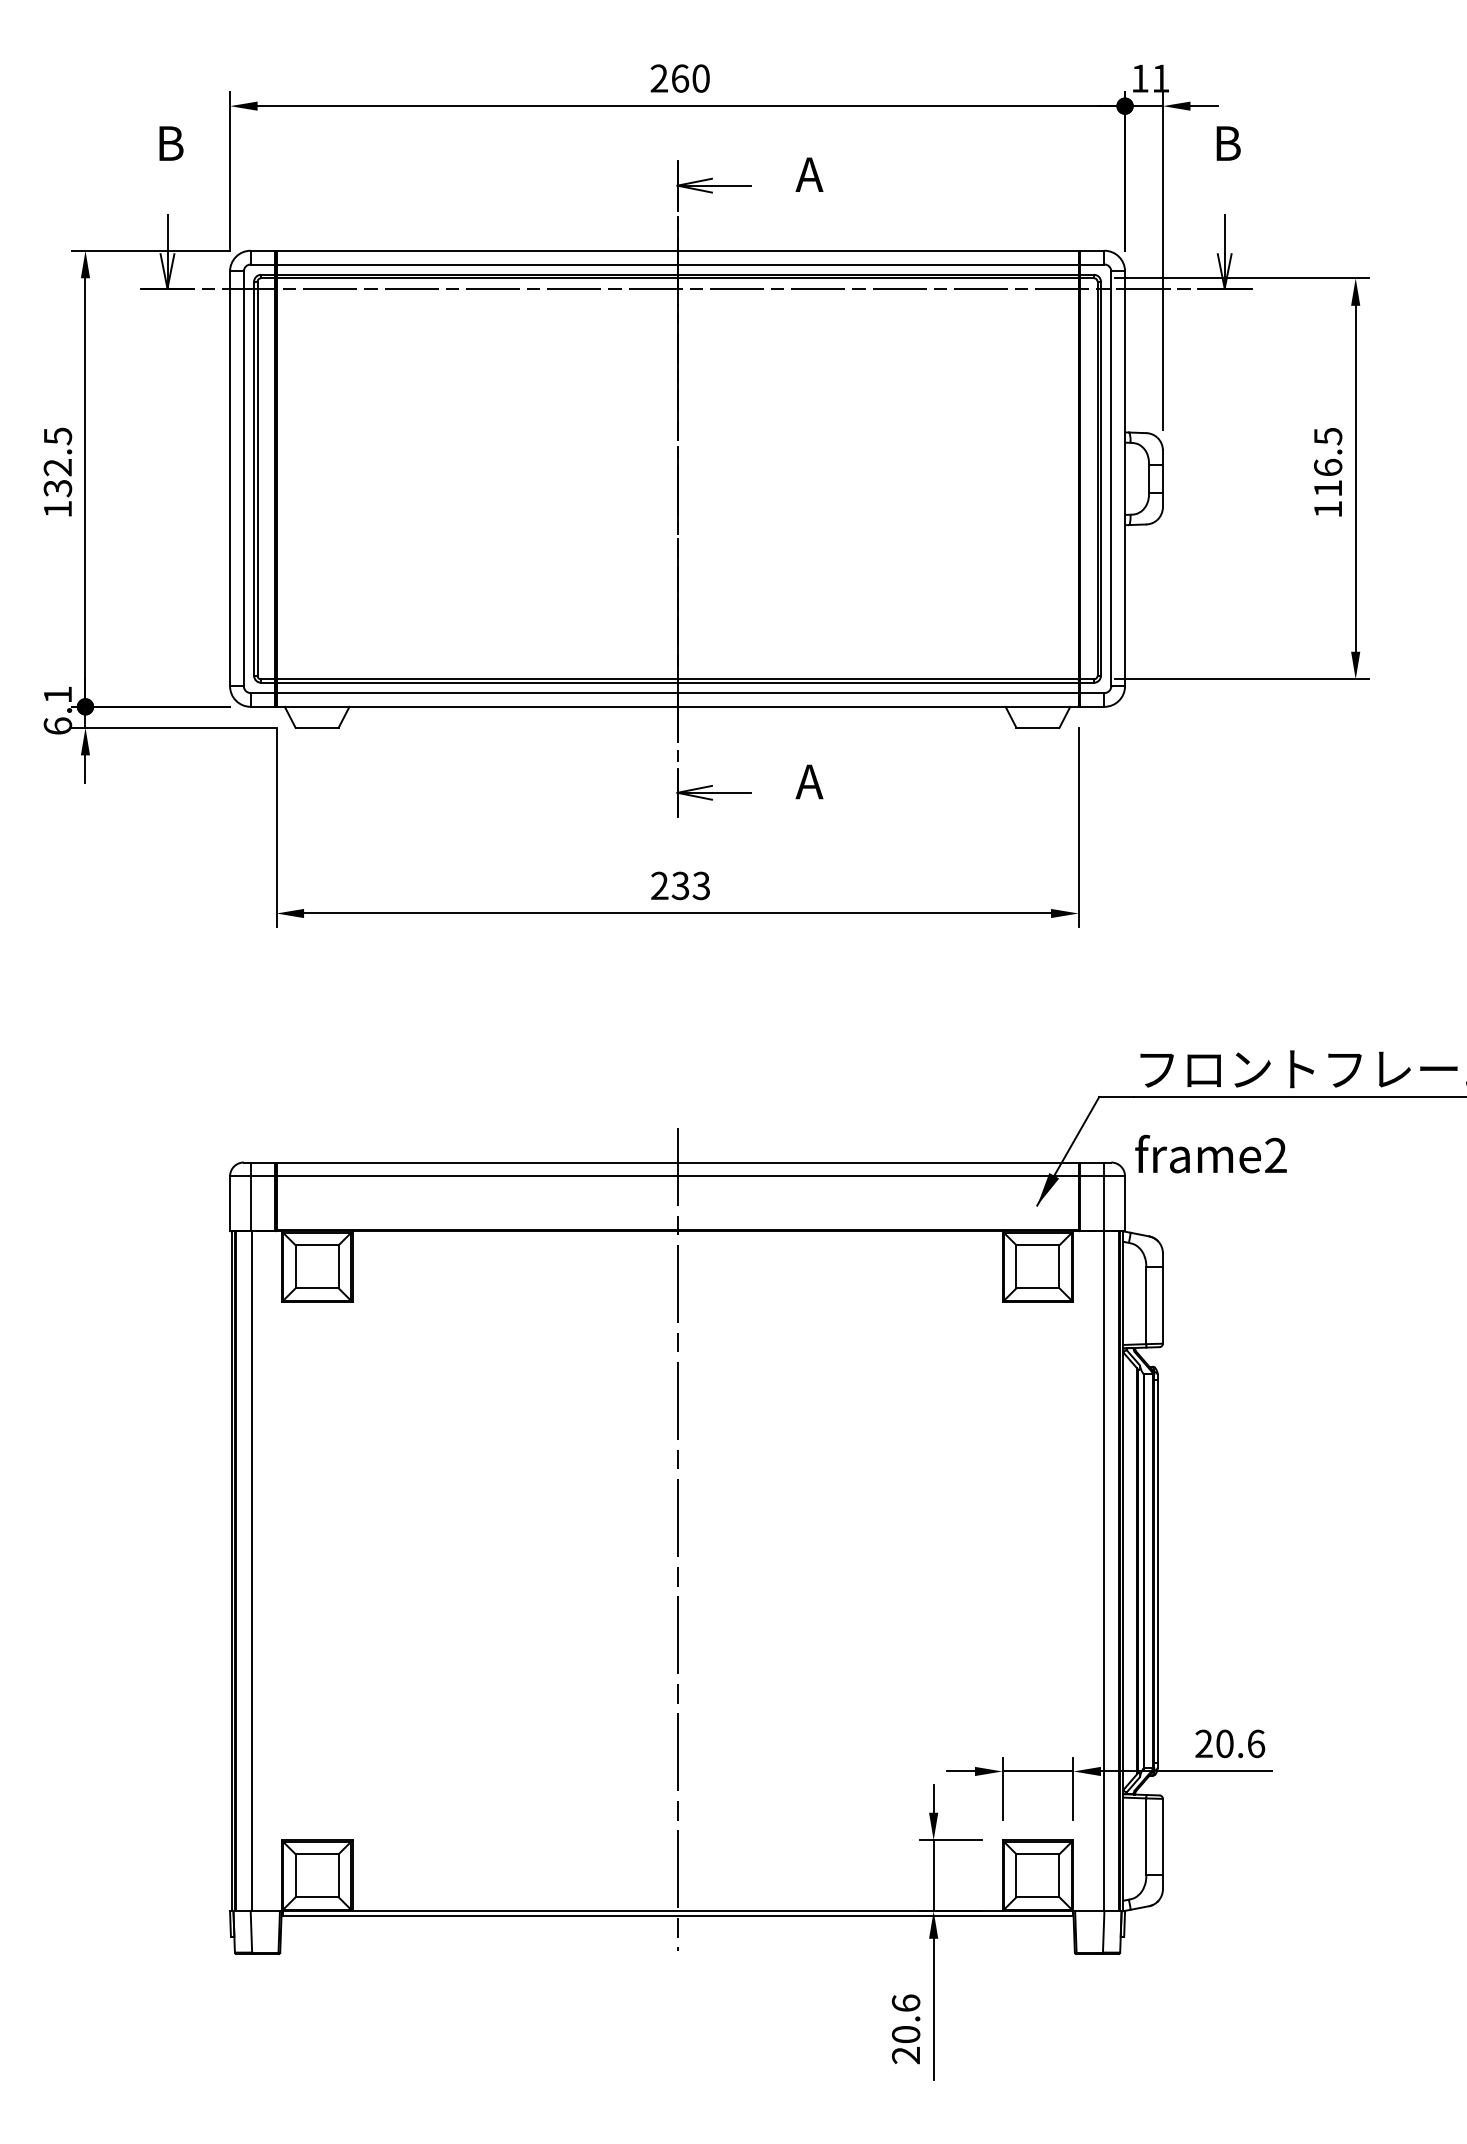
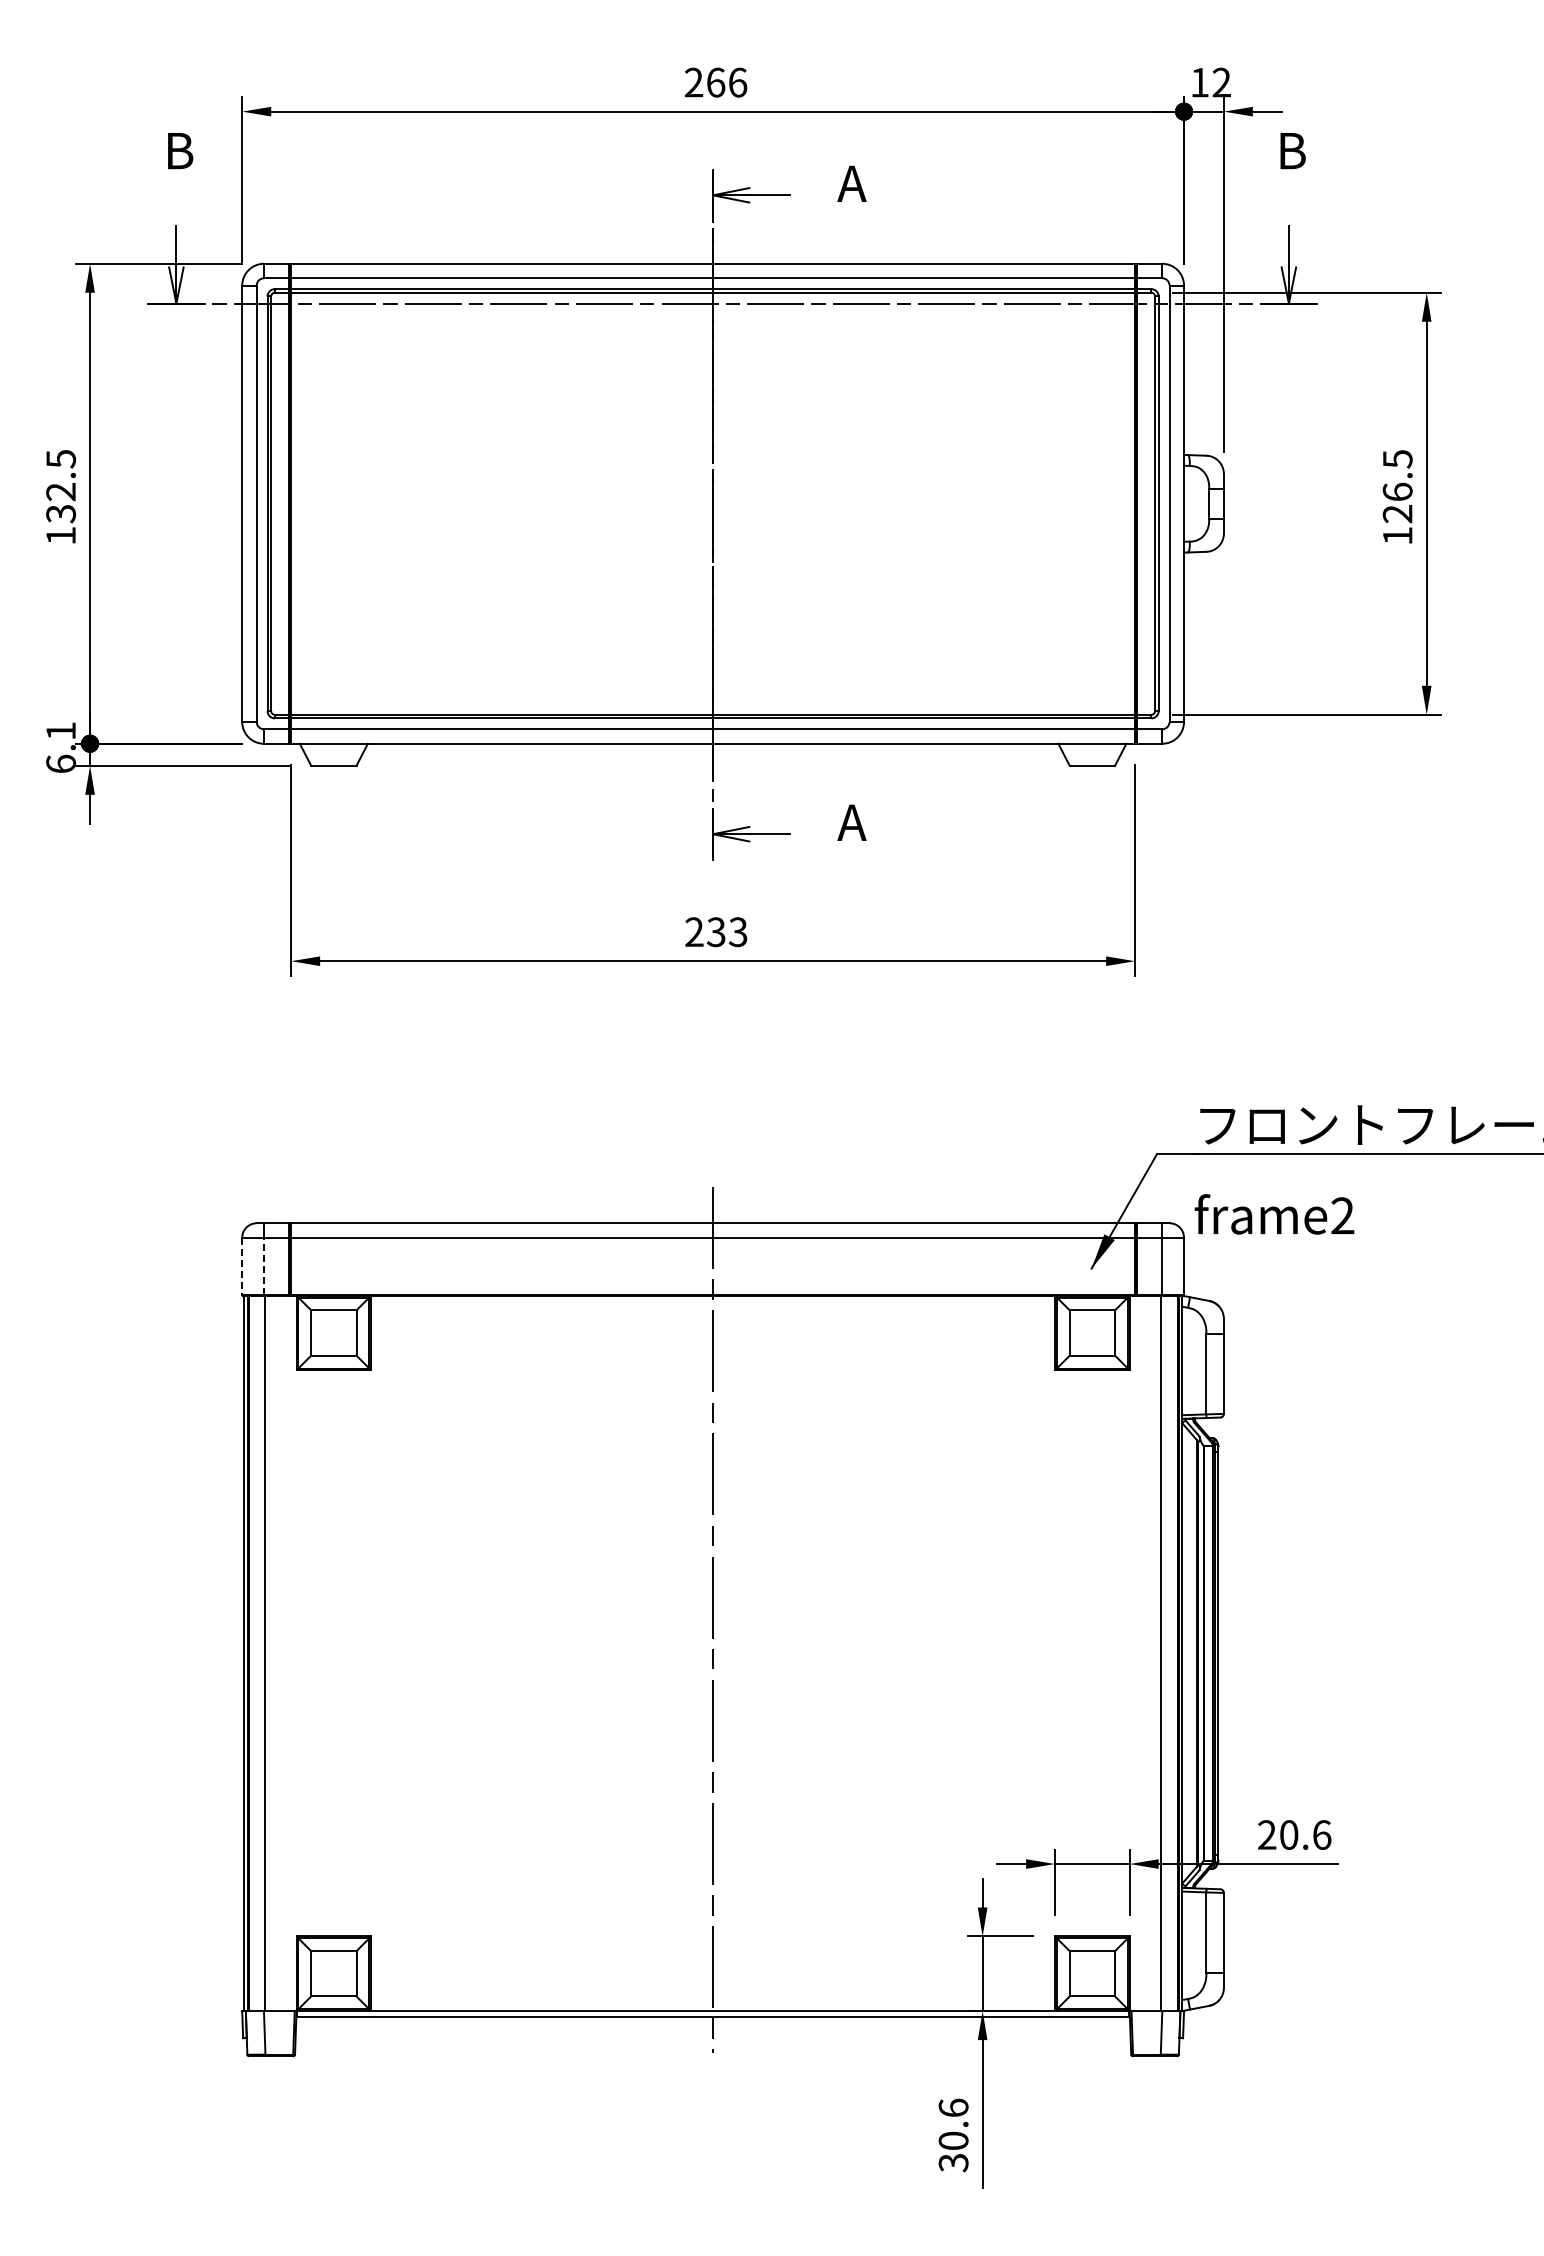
text: (701, 78) -> (738, 82), 260 -> 266
text: (1160, 78) -> (1221, 82), 11 -> 12
text: (1327, 488) -> (1397, 514), 116.5 -> 126.5
line: (230, 1203) -> (242, 1266), solid -> dashed
line: (250, 1203) -> (263, 1266), solid -> dashed
text: (905, 2055) -> (953, 2162), 20.6 -> 30.6

